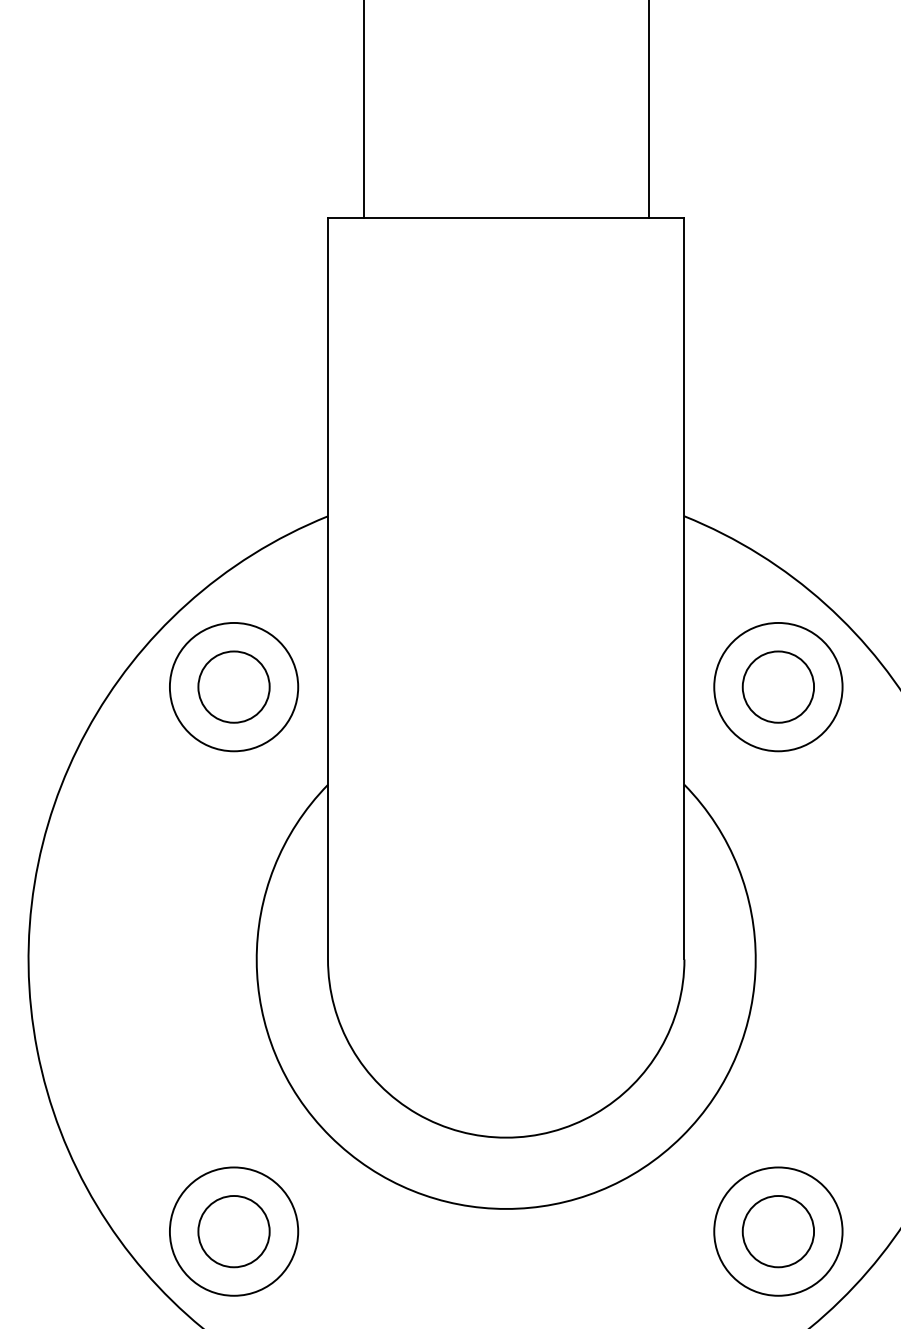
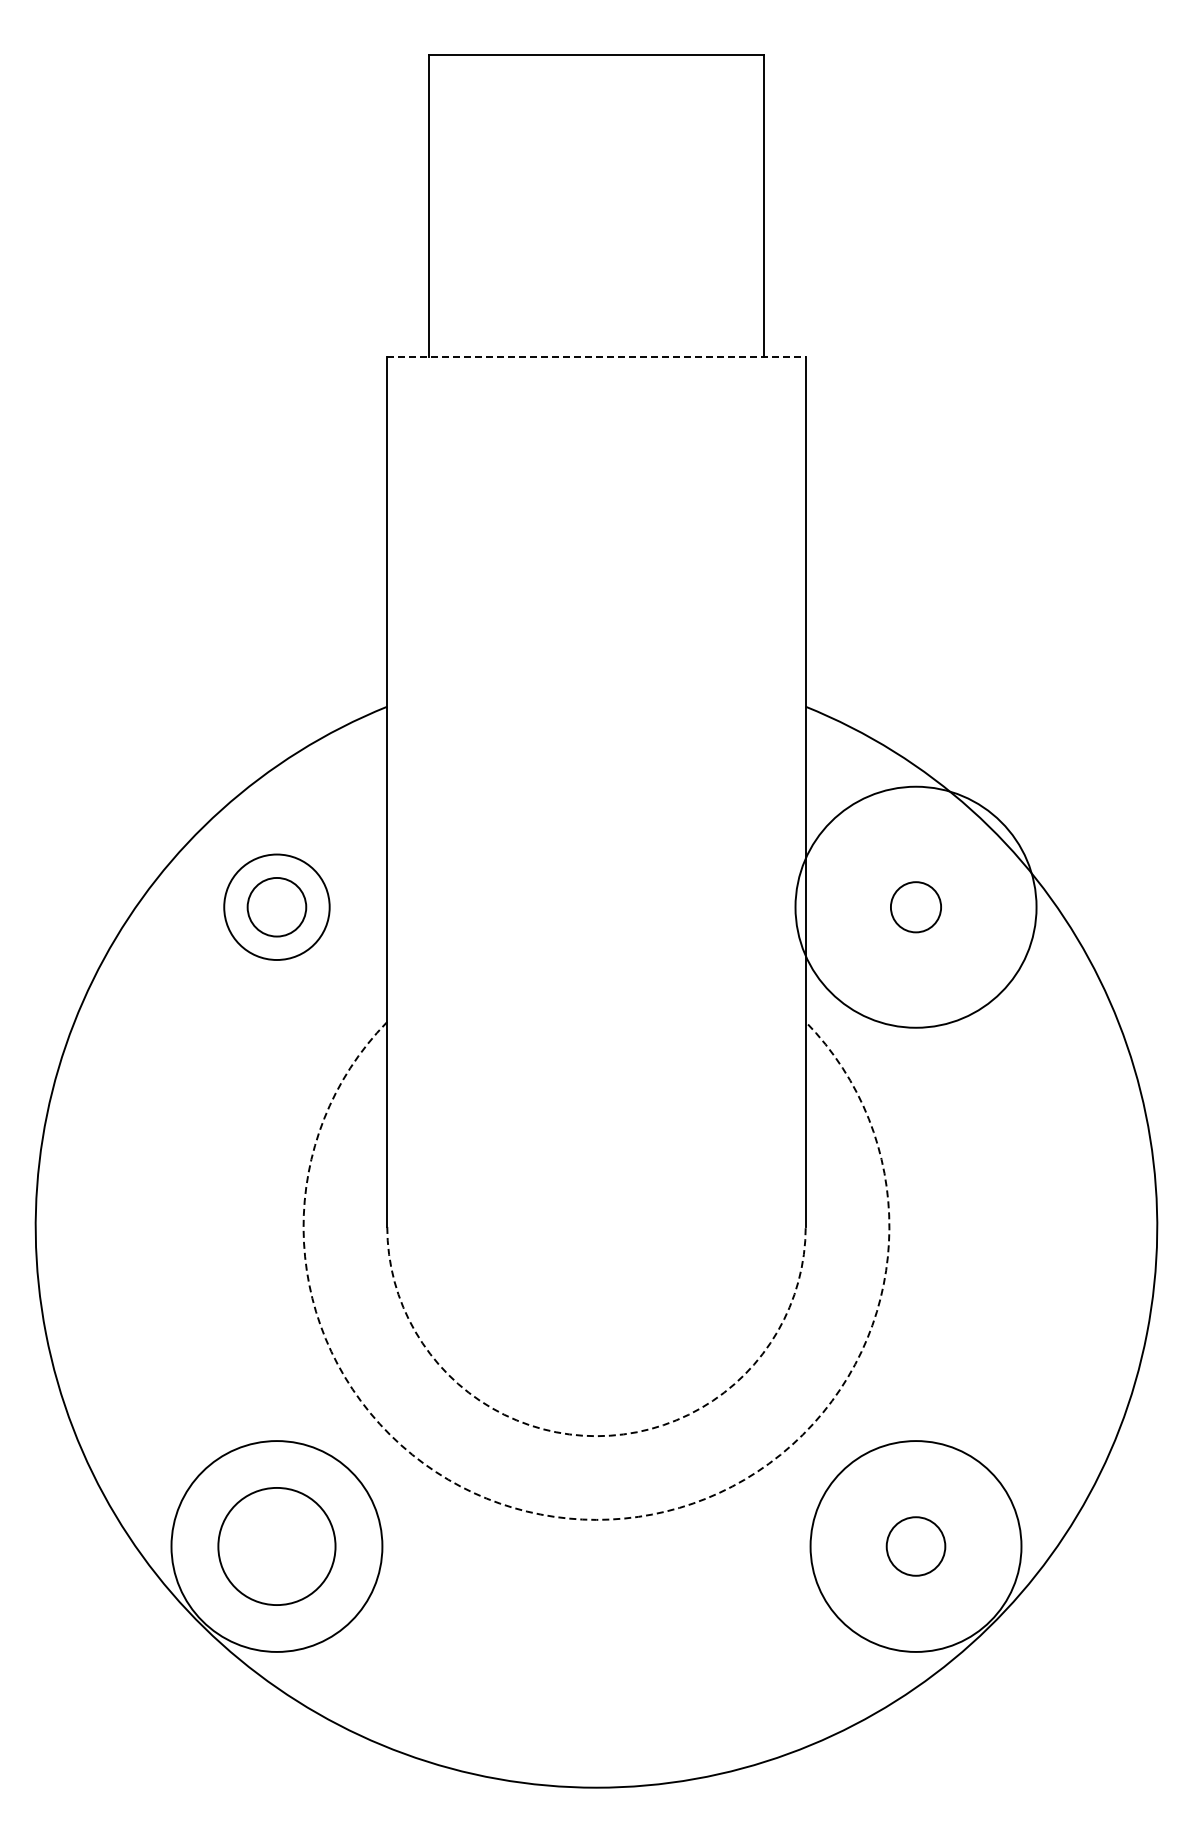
line: (506, 217) -> (596, 356), solid -> dashed
circle: (233, 686) -> (276, 906), size x0.7
circle: (777, 686) -> (915, 906), size x1.6
circle: (233, 687) -> (276, 907), size x0.7
circle: (777, 687) -> (915, 907), size x0.6
arc: (506, 1137) -> (596, 1436), solid -> dashed
arc: (506, 1208) -> (596, 1519), solid -> dashed
circle: (233, 1231) -> (276, 1546), size x1.4
circle: (233, 1231) -> (276, 1546), size x1.4
circle: (777, 1231) -> (915, 1546), size x0.7
circle: (777, 1231) -> (915, 1546), size x1.4

